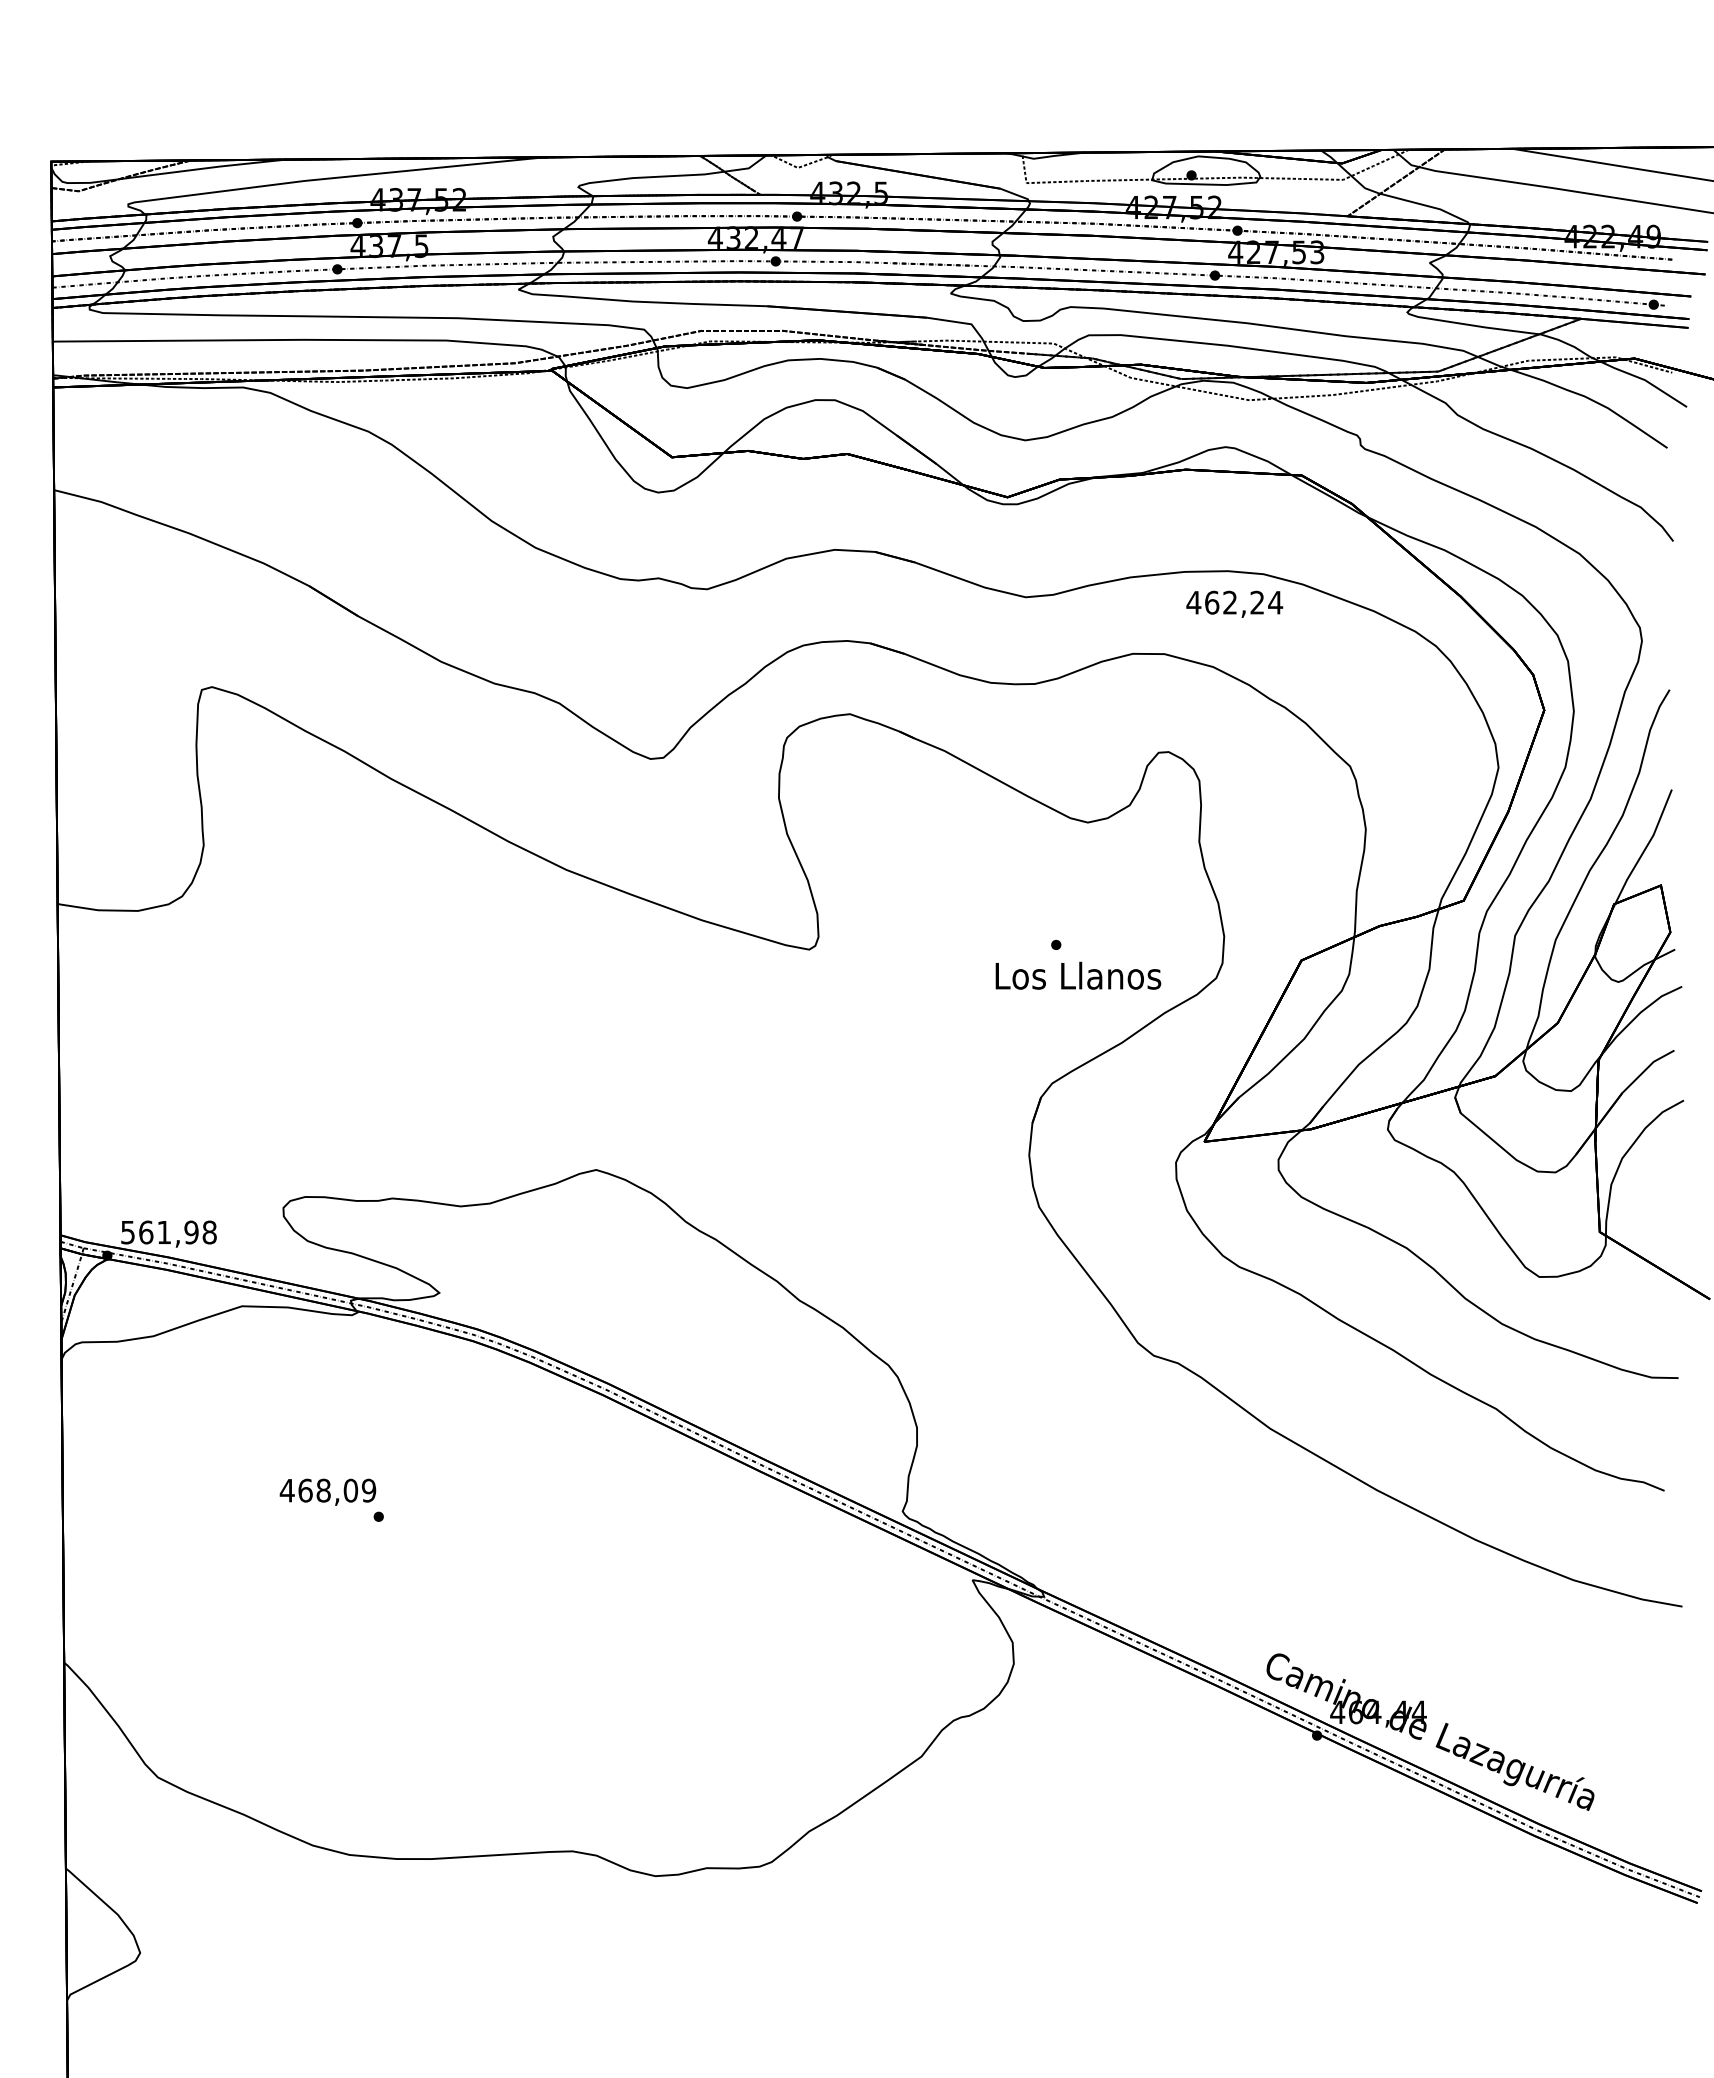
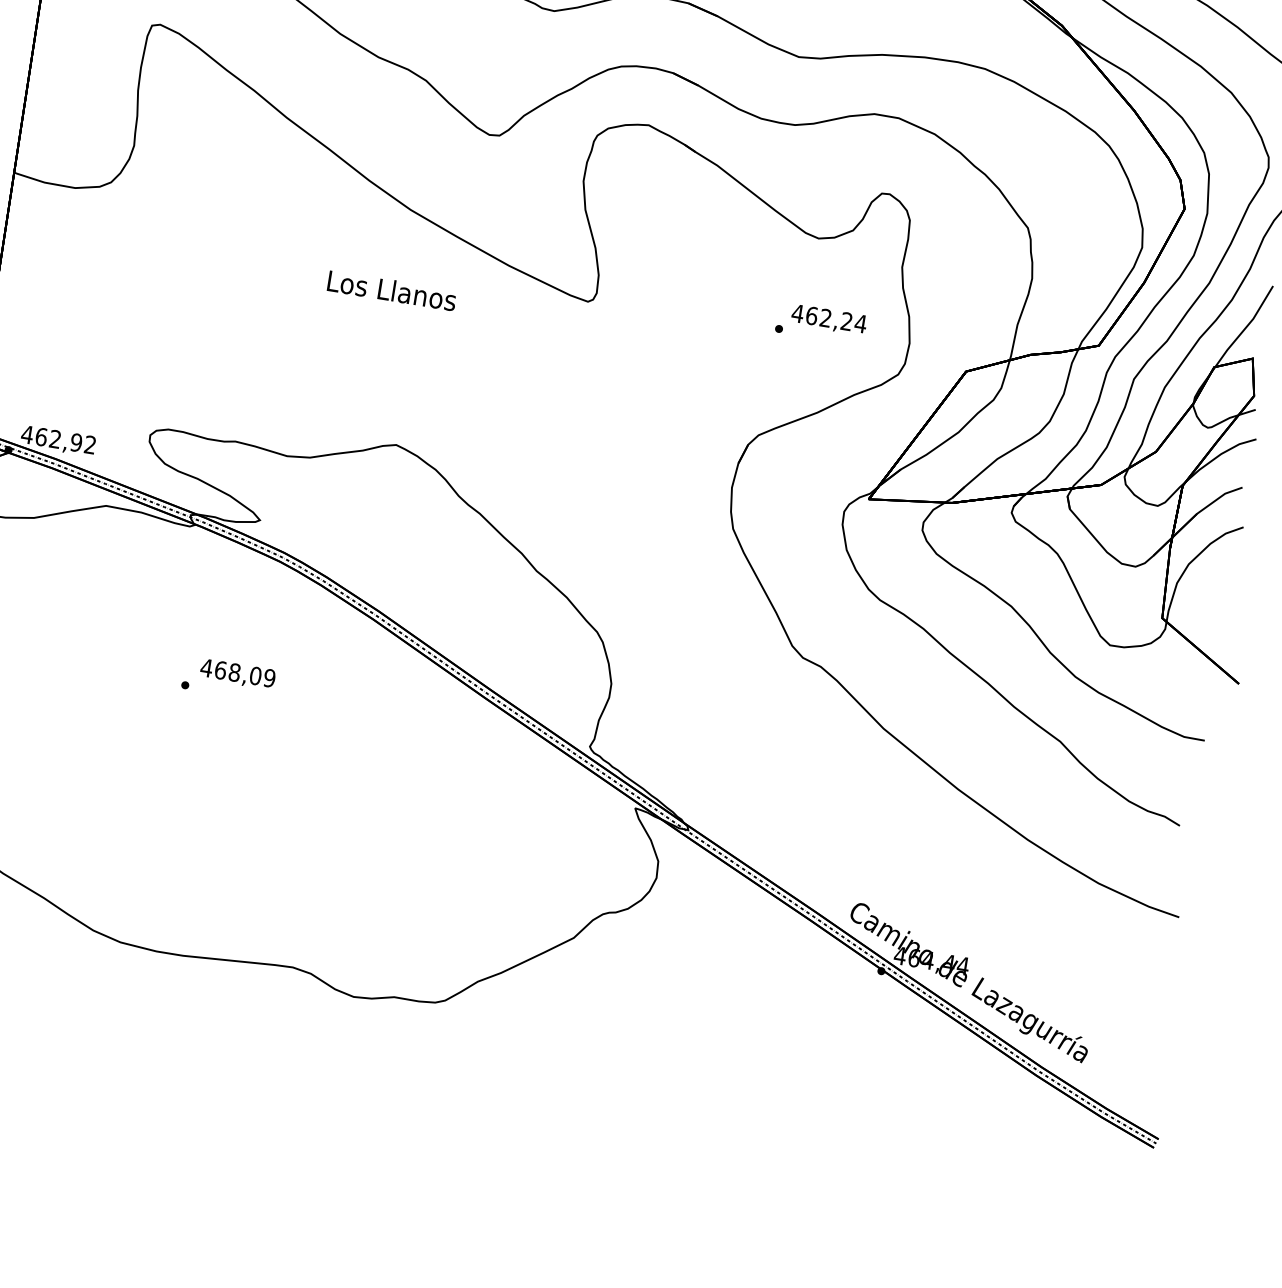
text: (1234, 603) -> (829, 319), moved
text: (1078, 975) -> (392, 290), moved
text: (168, 1232) -> (58, 439), 561,98 -> 462,92
text: (327, 1491) -> (237, 673), moved

